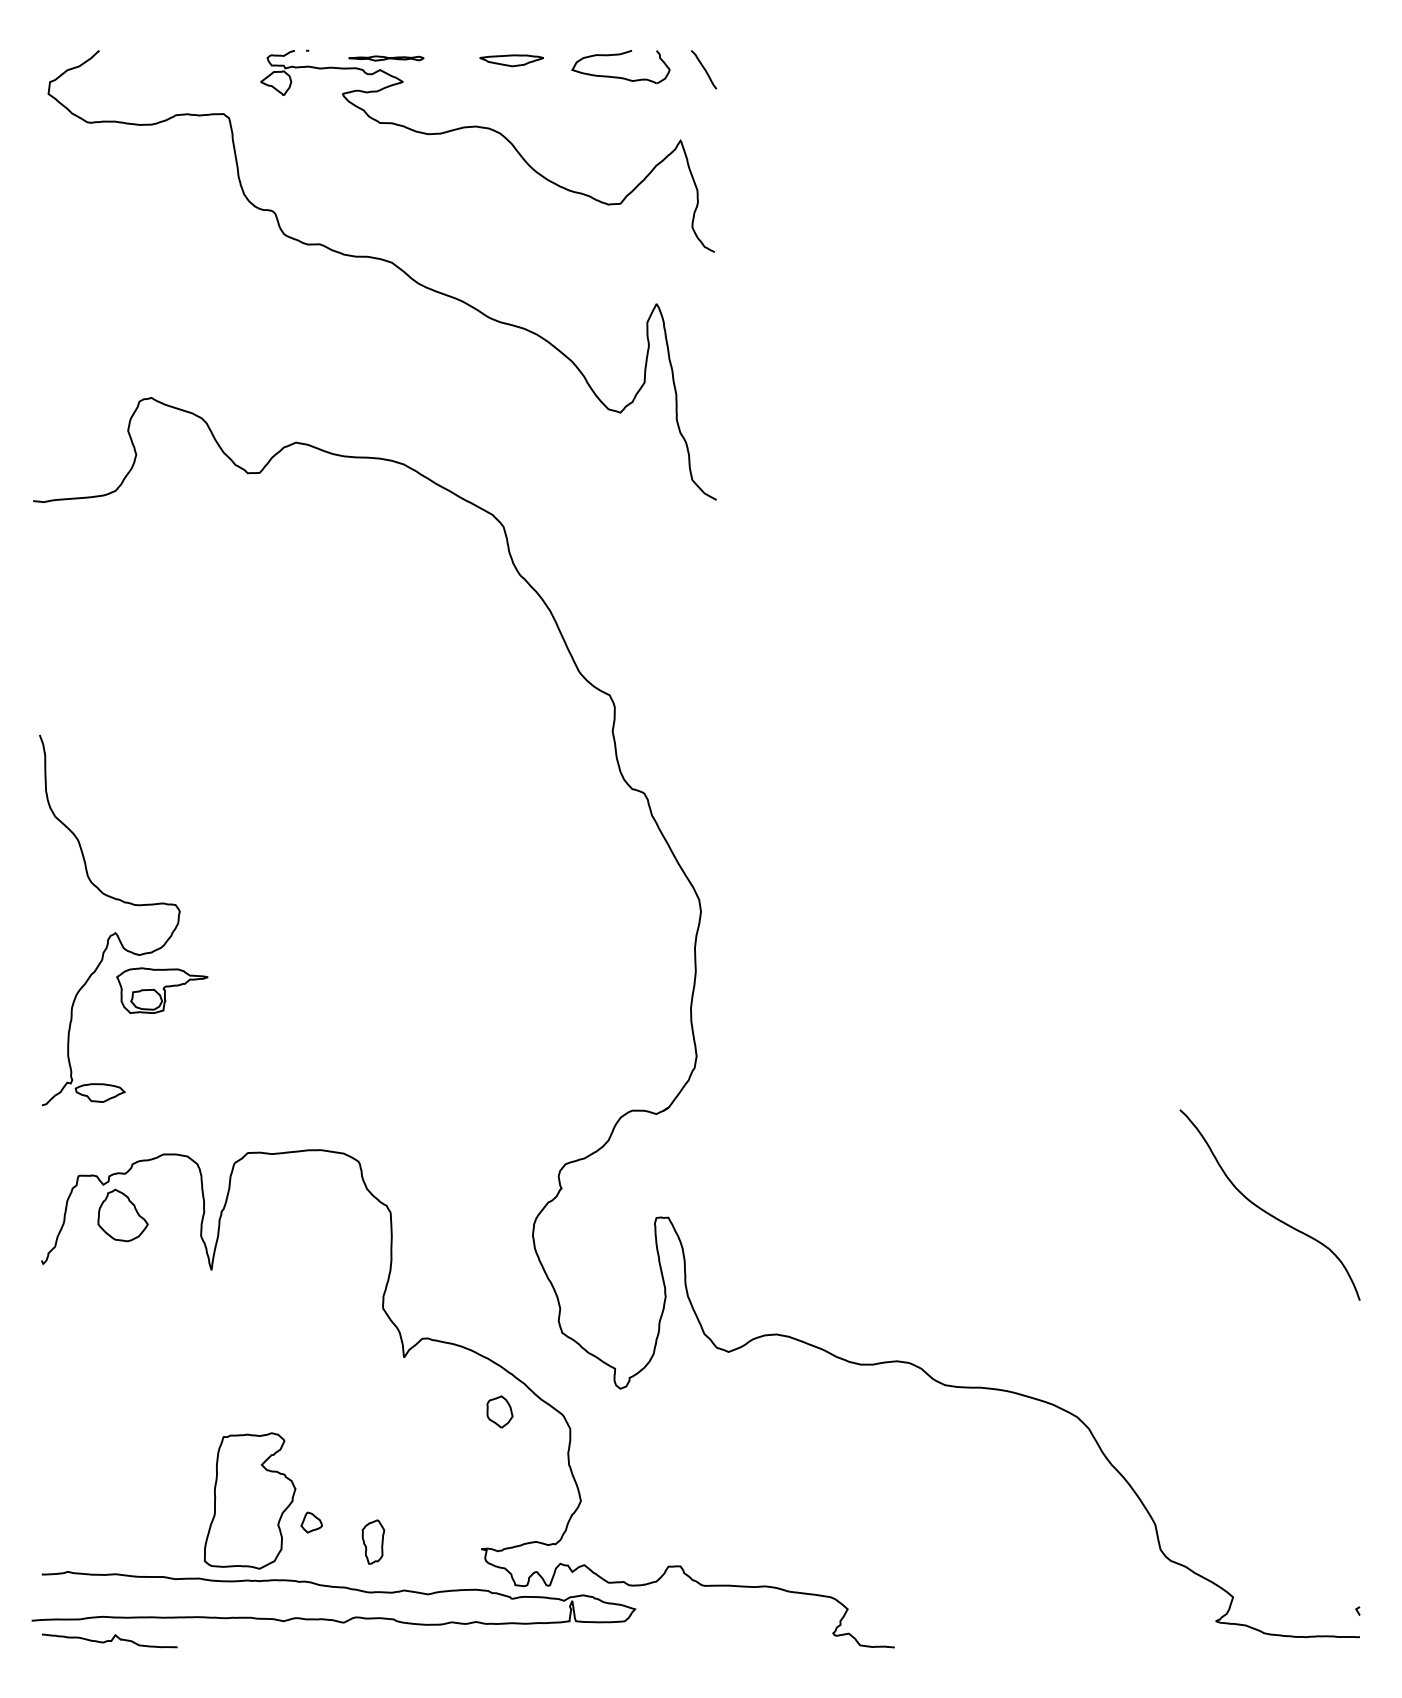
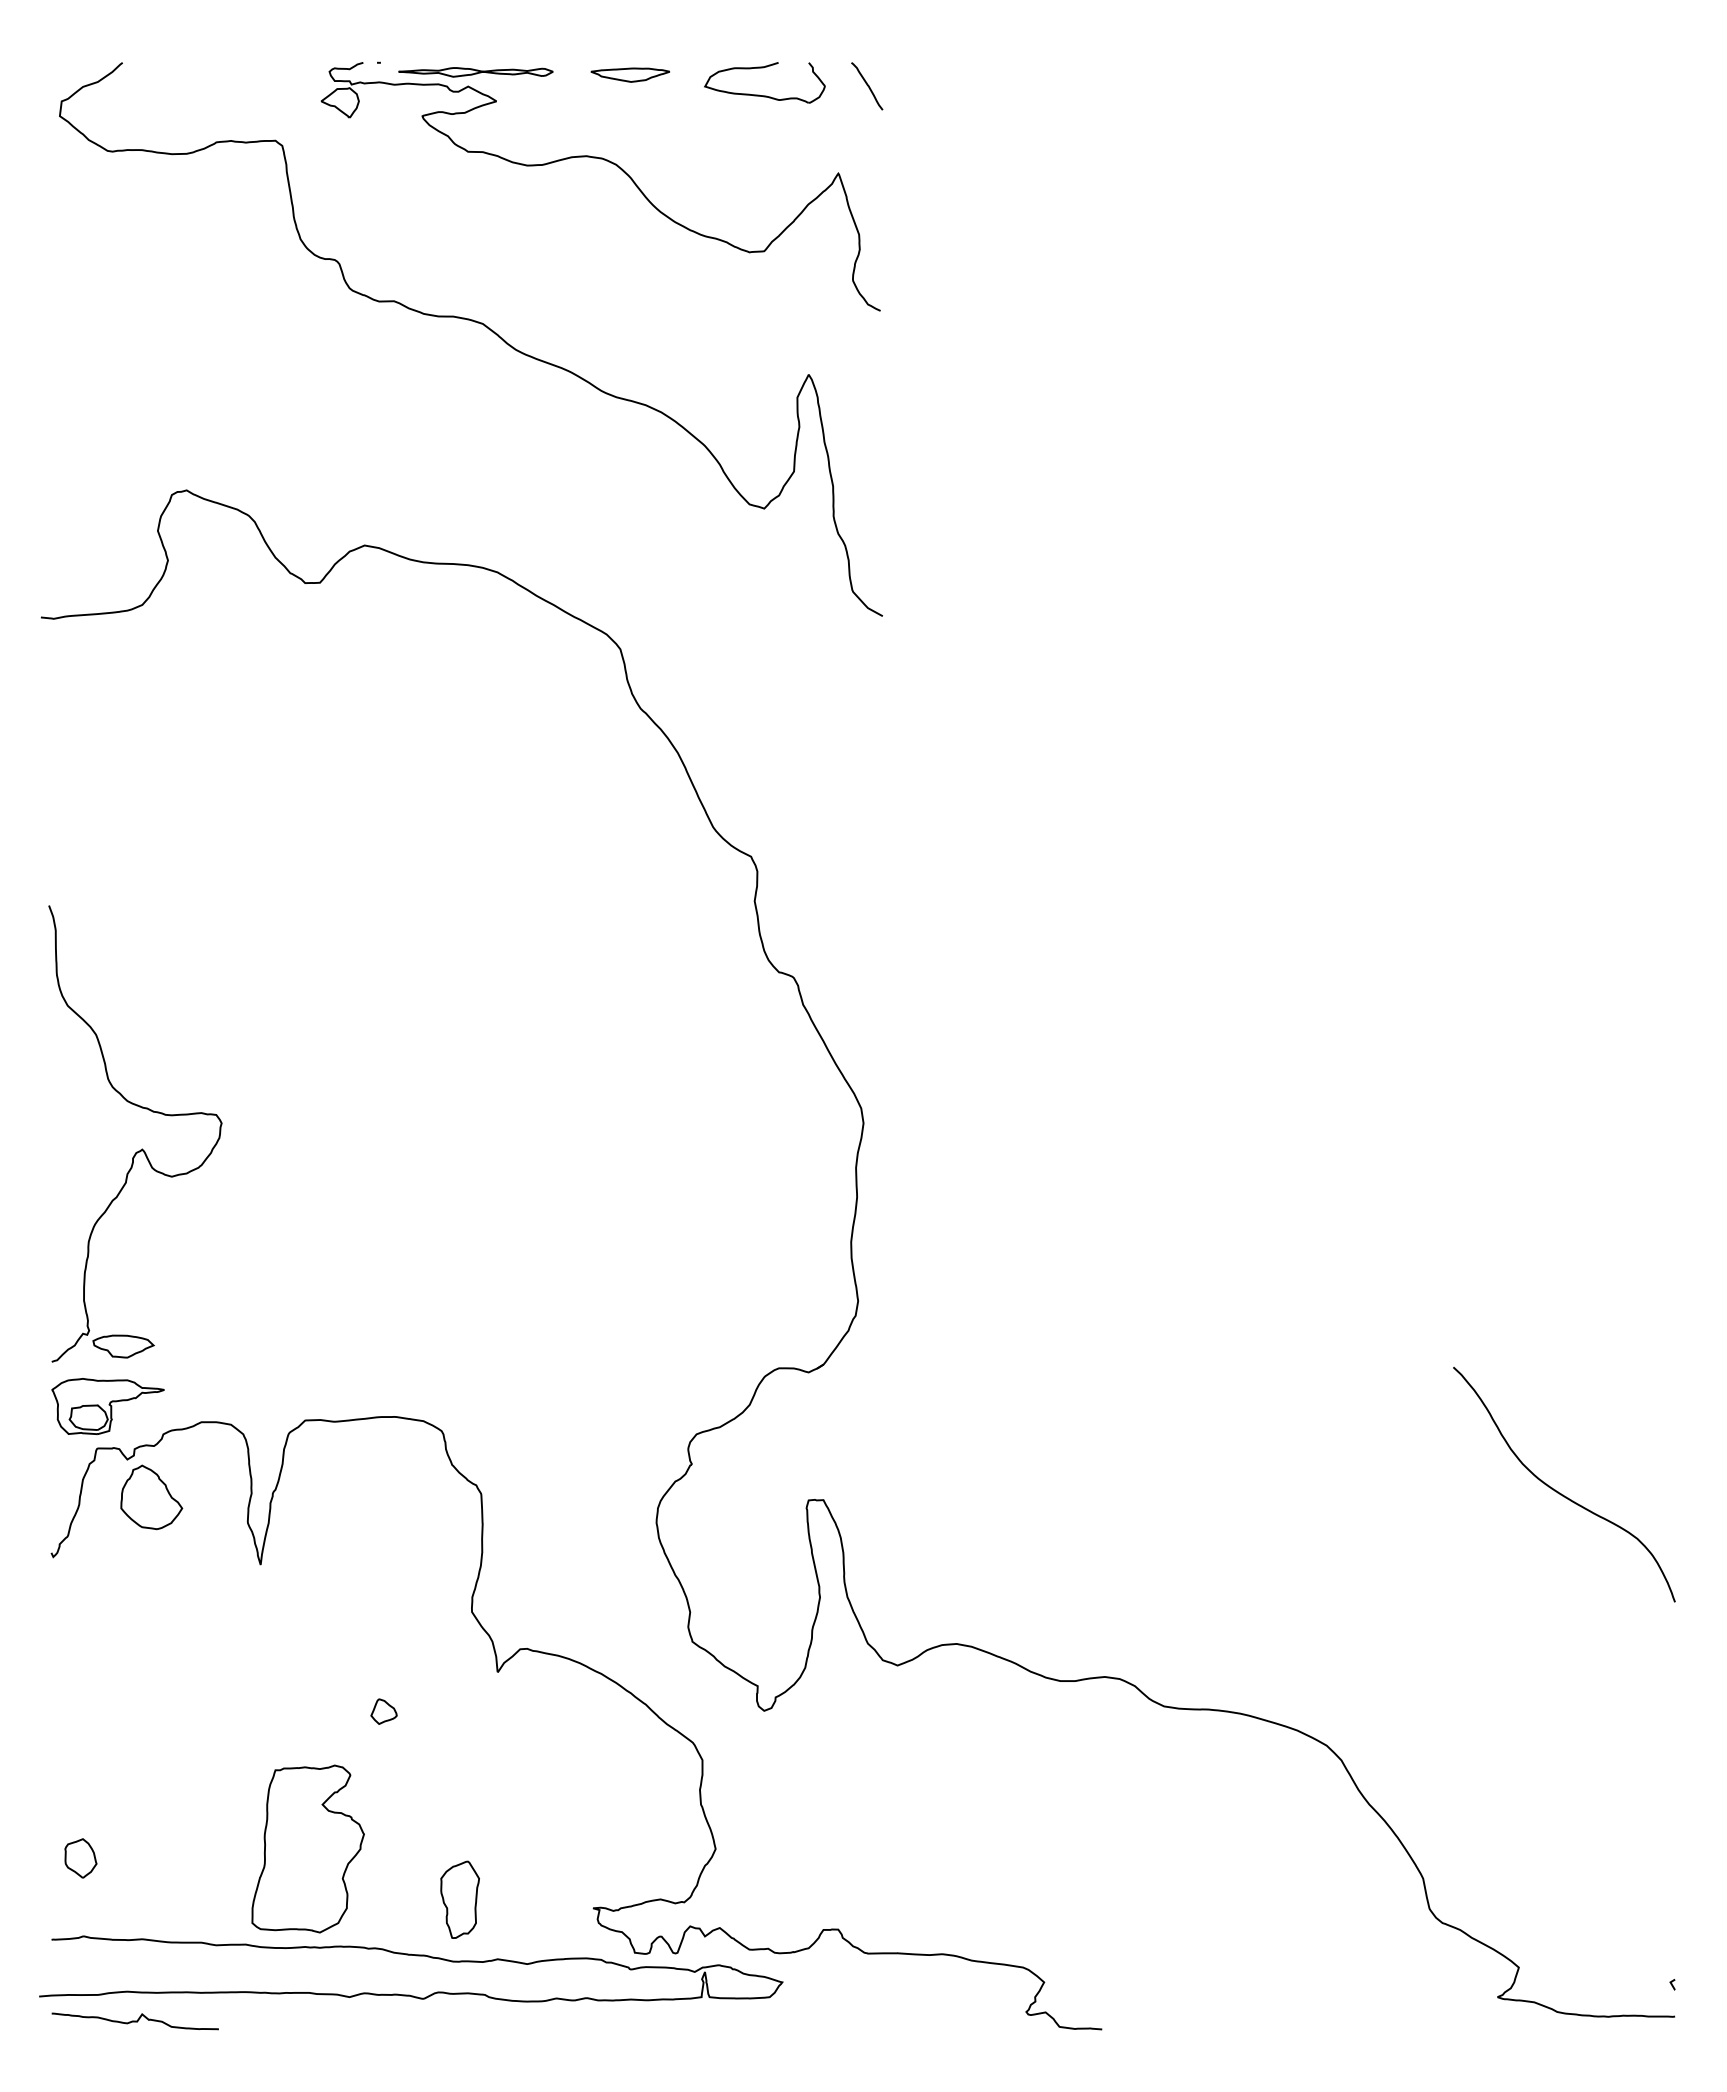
part: (385, 58) -> (475, 72), size x1.67
part: (161, 990) -> (107, 1406), moved
part: (499, 1412) -> (80, 1858), moved
part: (311, 1522) -> (383, 1711), moved
part: (372, 1541) -> (459, 1899), size x1.43

